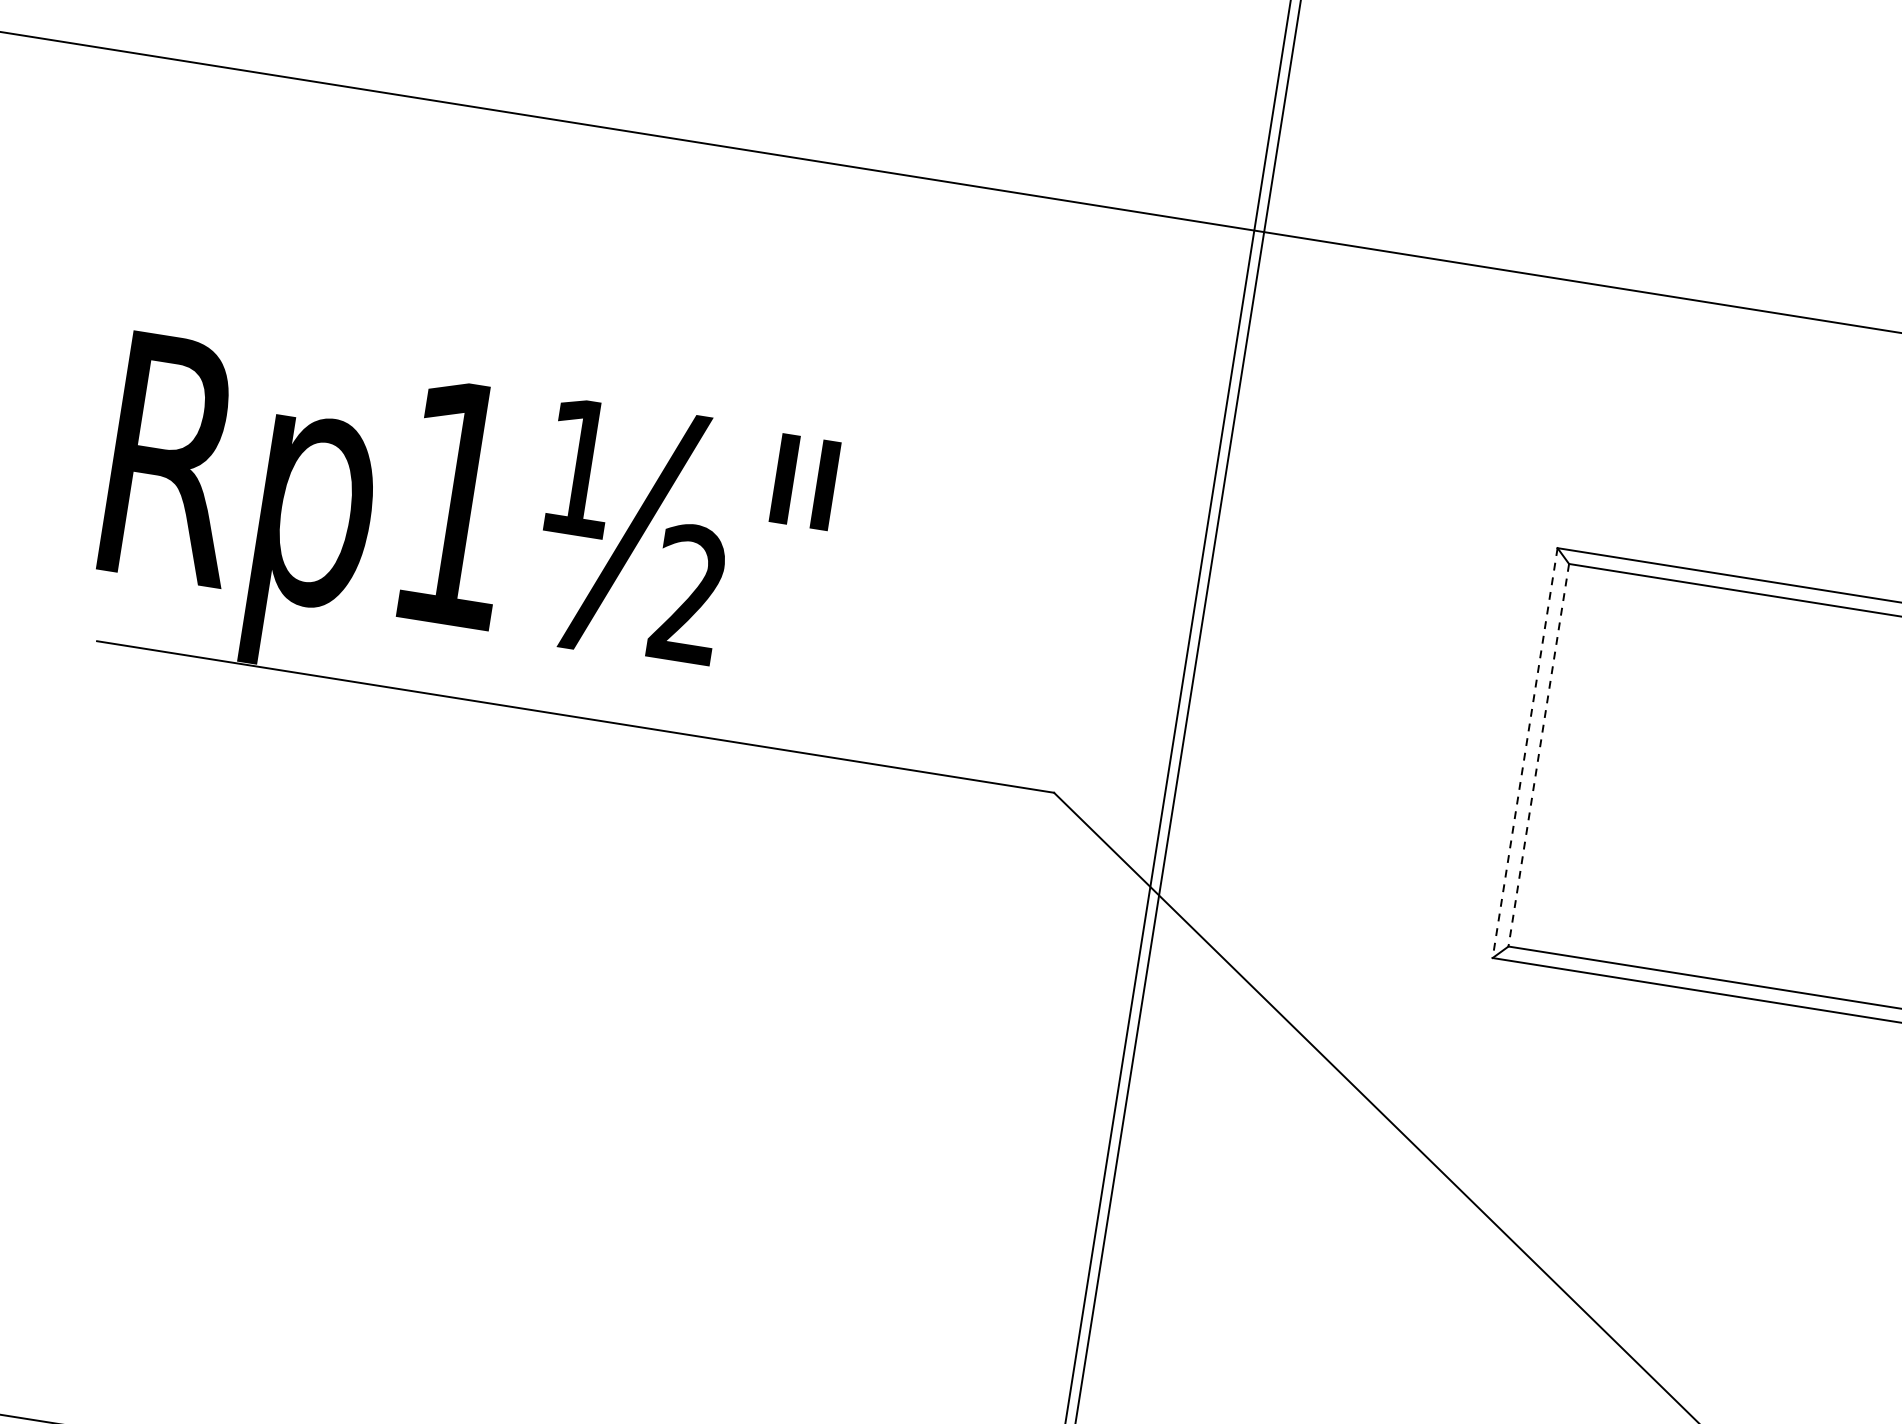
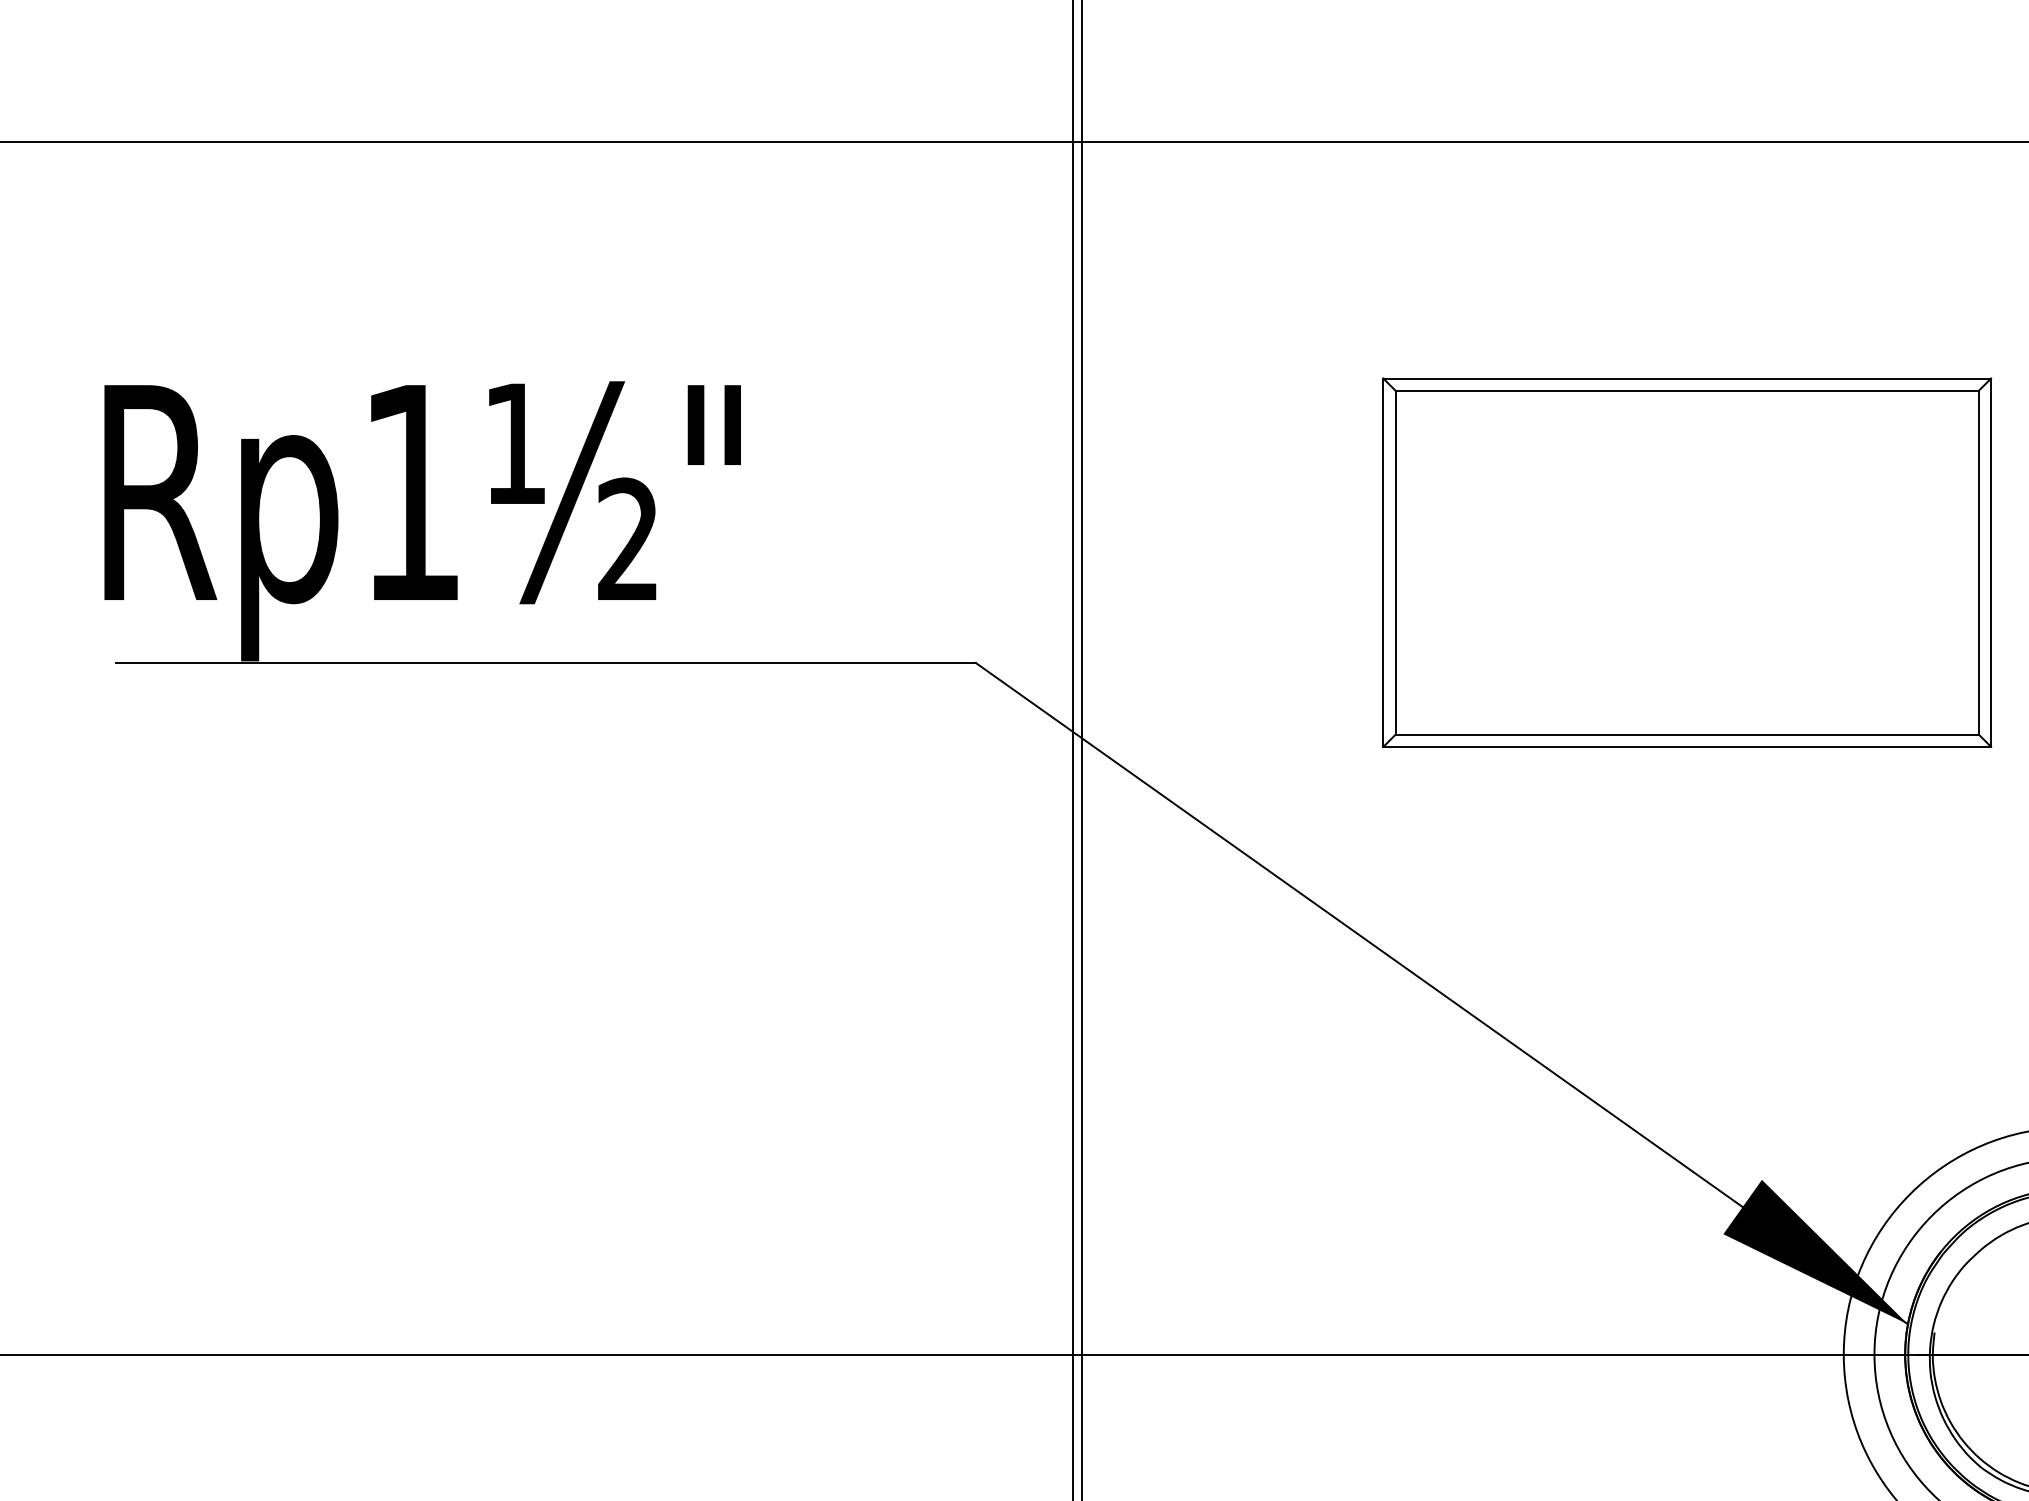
line: (1525, 753) -> (1383, 563), dashed -> solid
line: (1538, 754) -> (1395, 562), dashed -> solid

